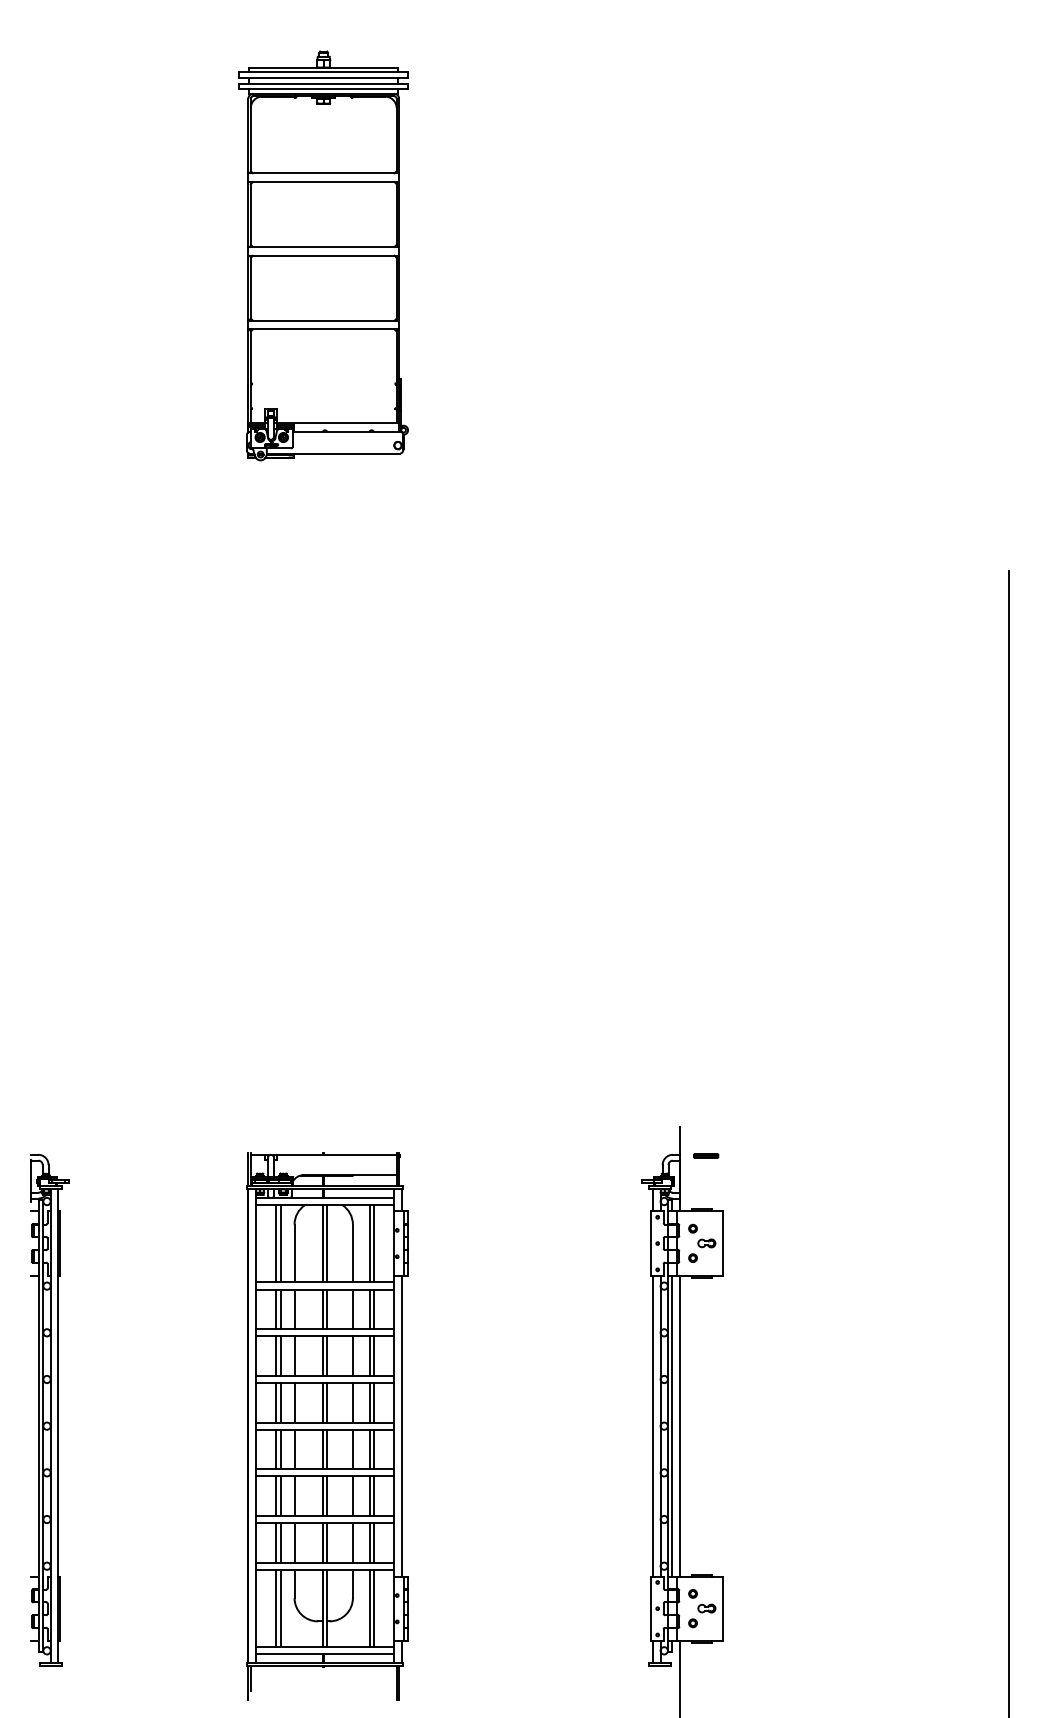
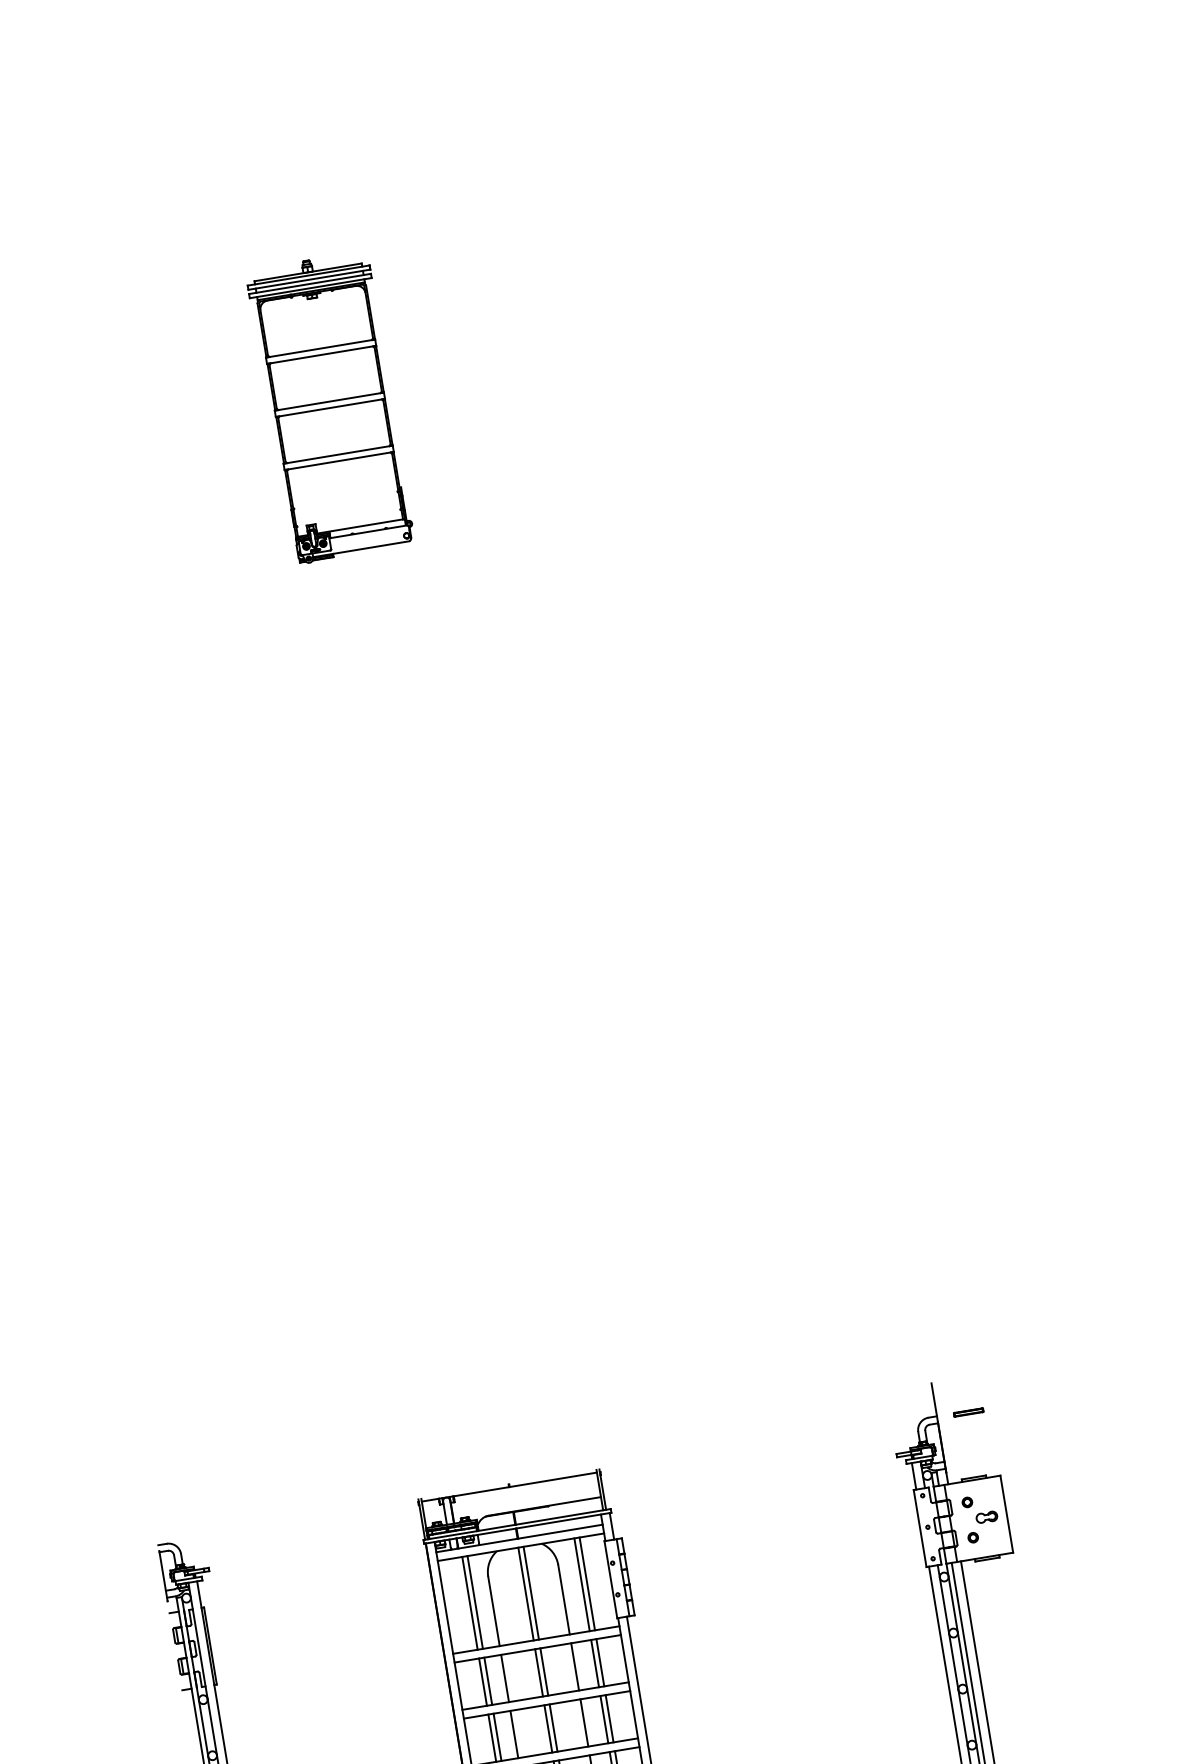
part: (323, 255) -> (330, 407), size x0.6

